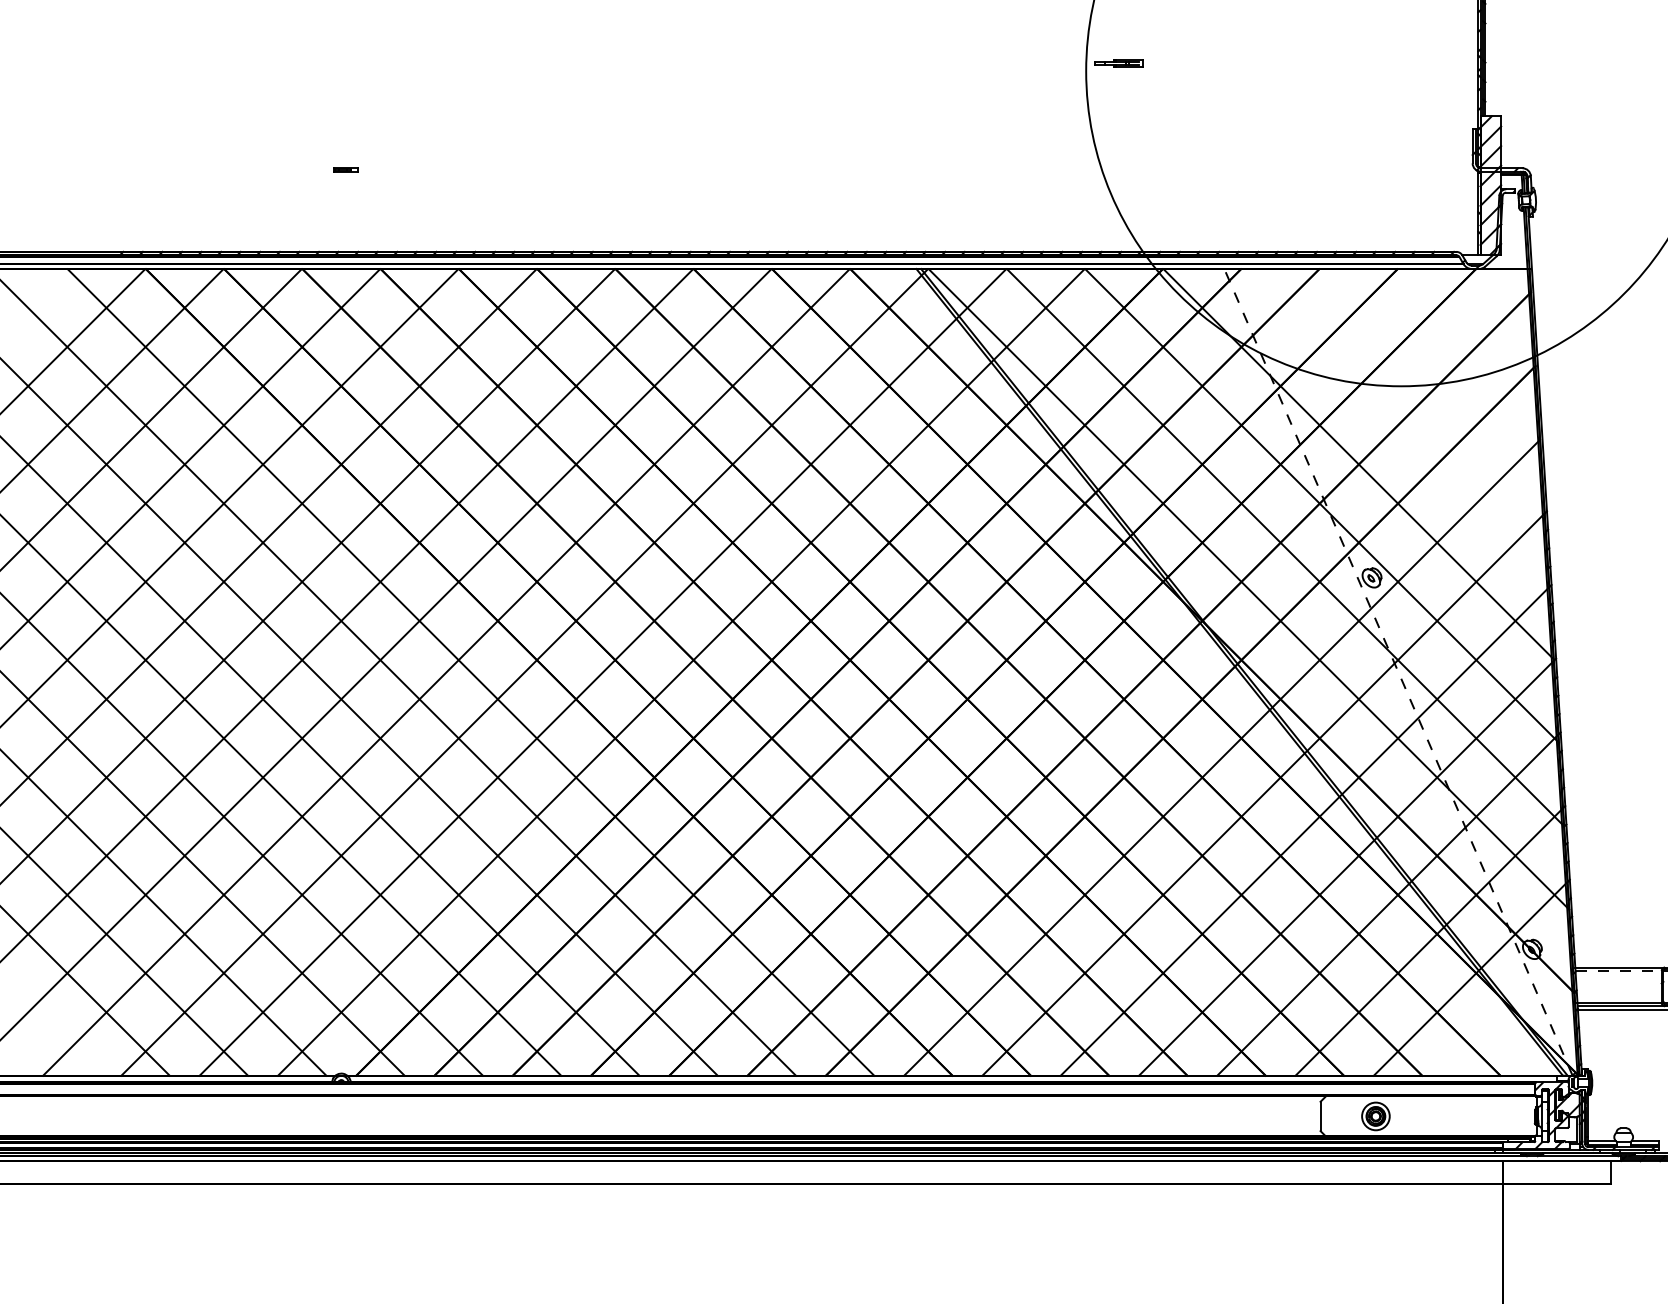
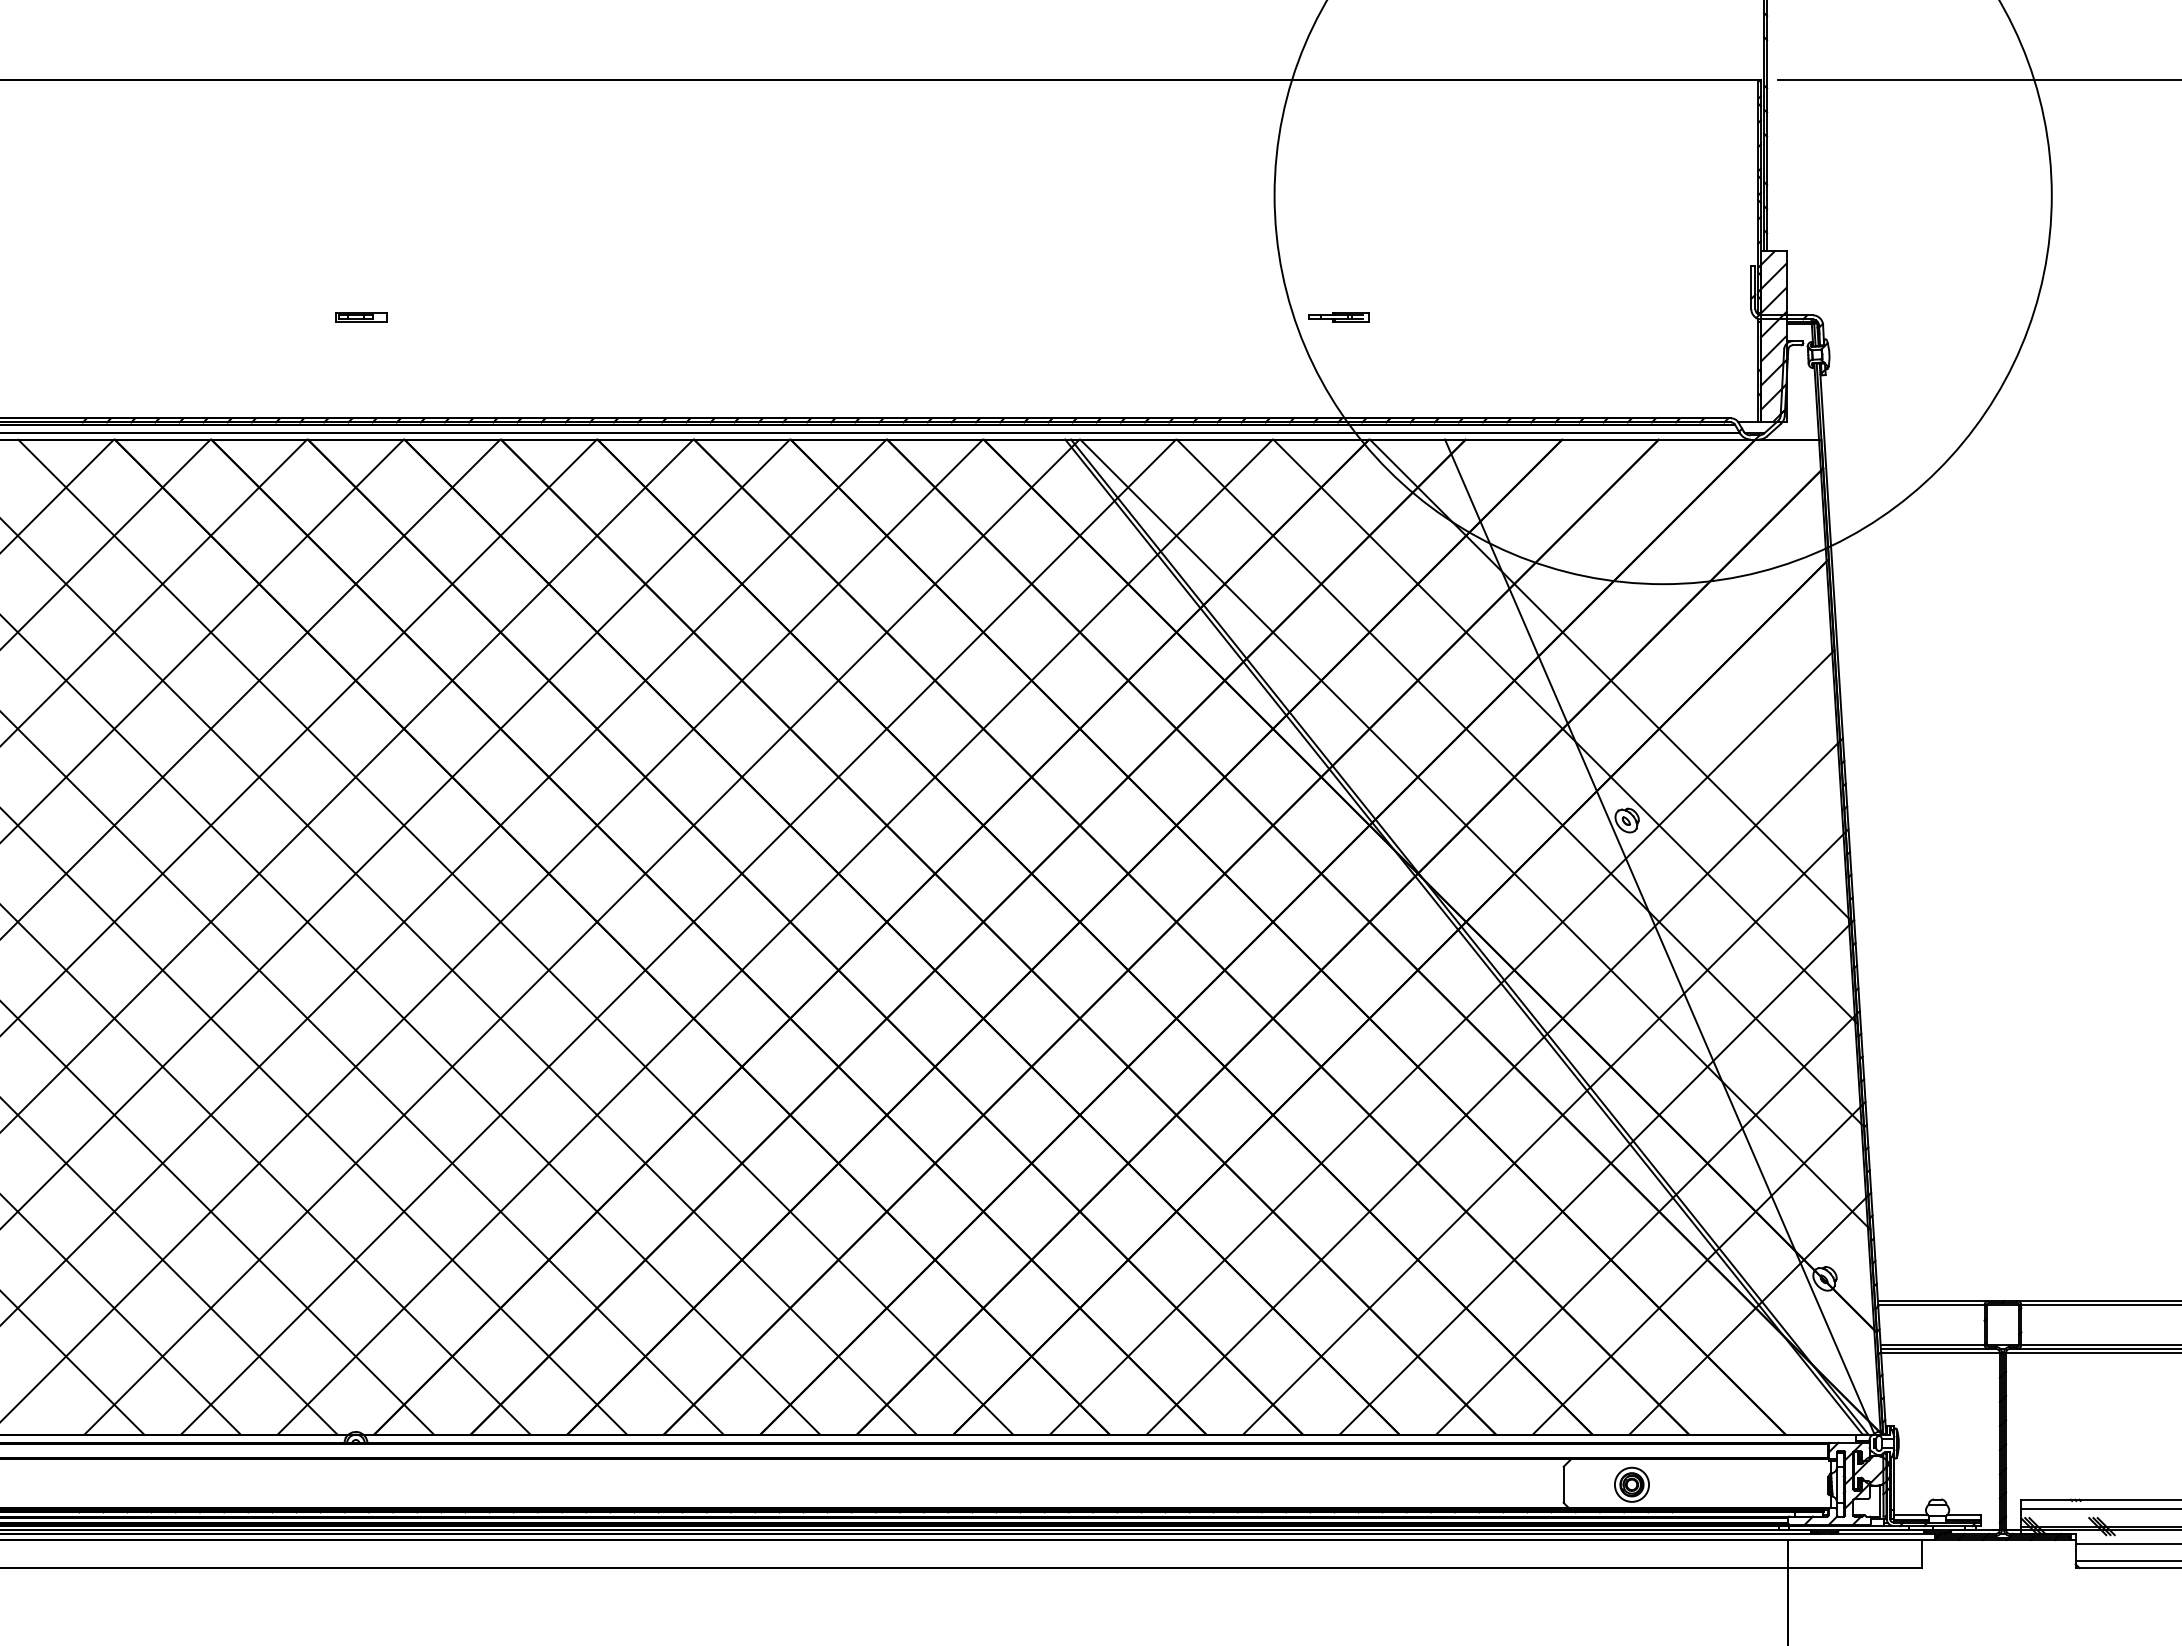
part: (1118, 63) -> (1338, 317), moved
part: (345, 170) -> (361, 317), size x1.67
line: (1398, 671) -> (1659, 936), dashed -> solid
line: (1618, 971) -> (1931, 1305), dashed -> solid

